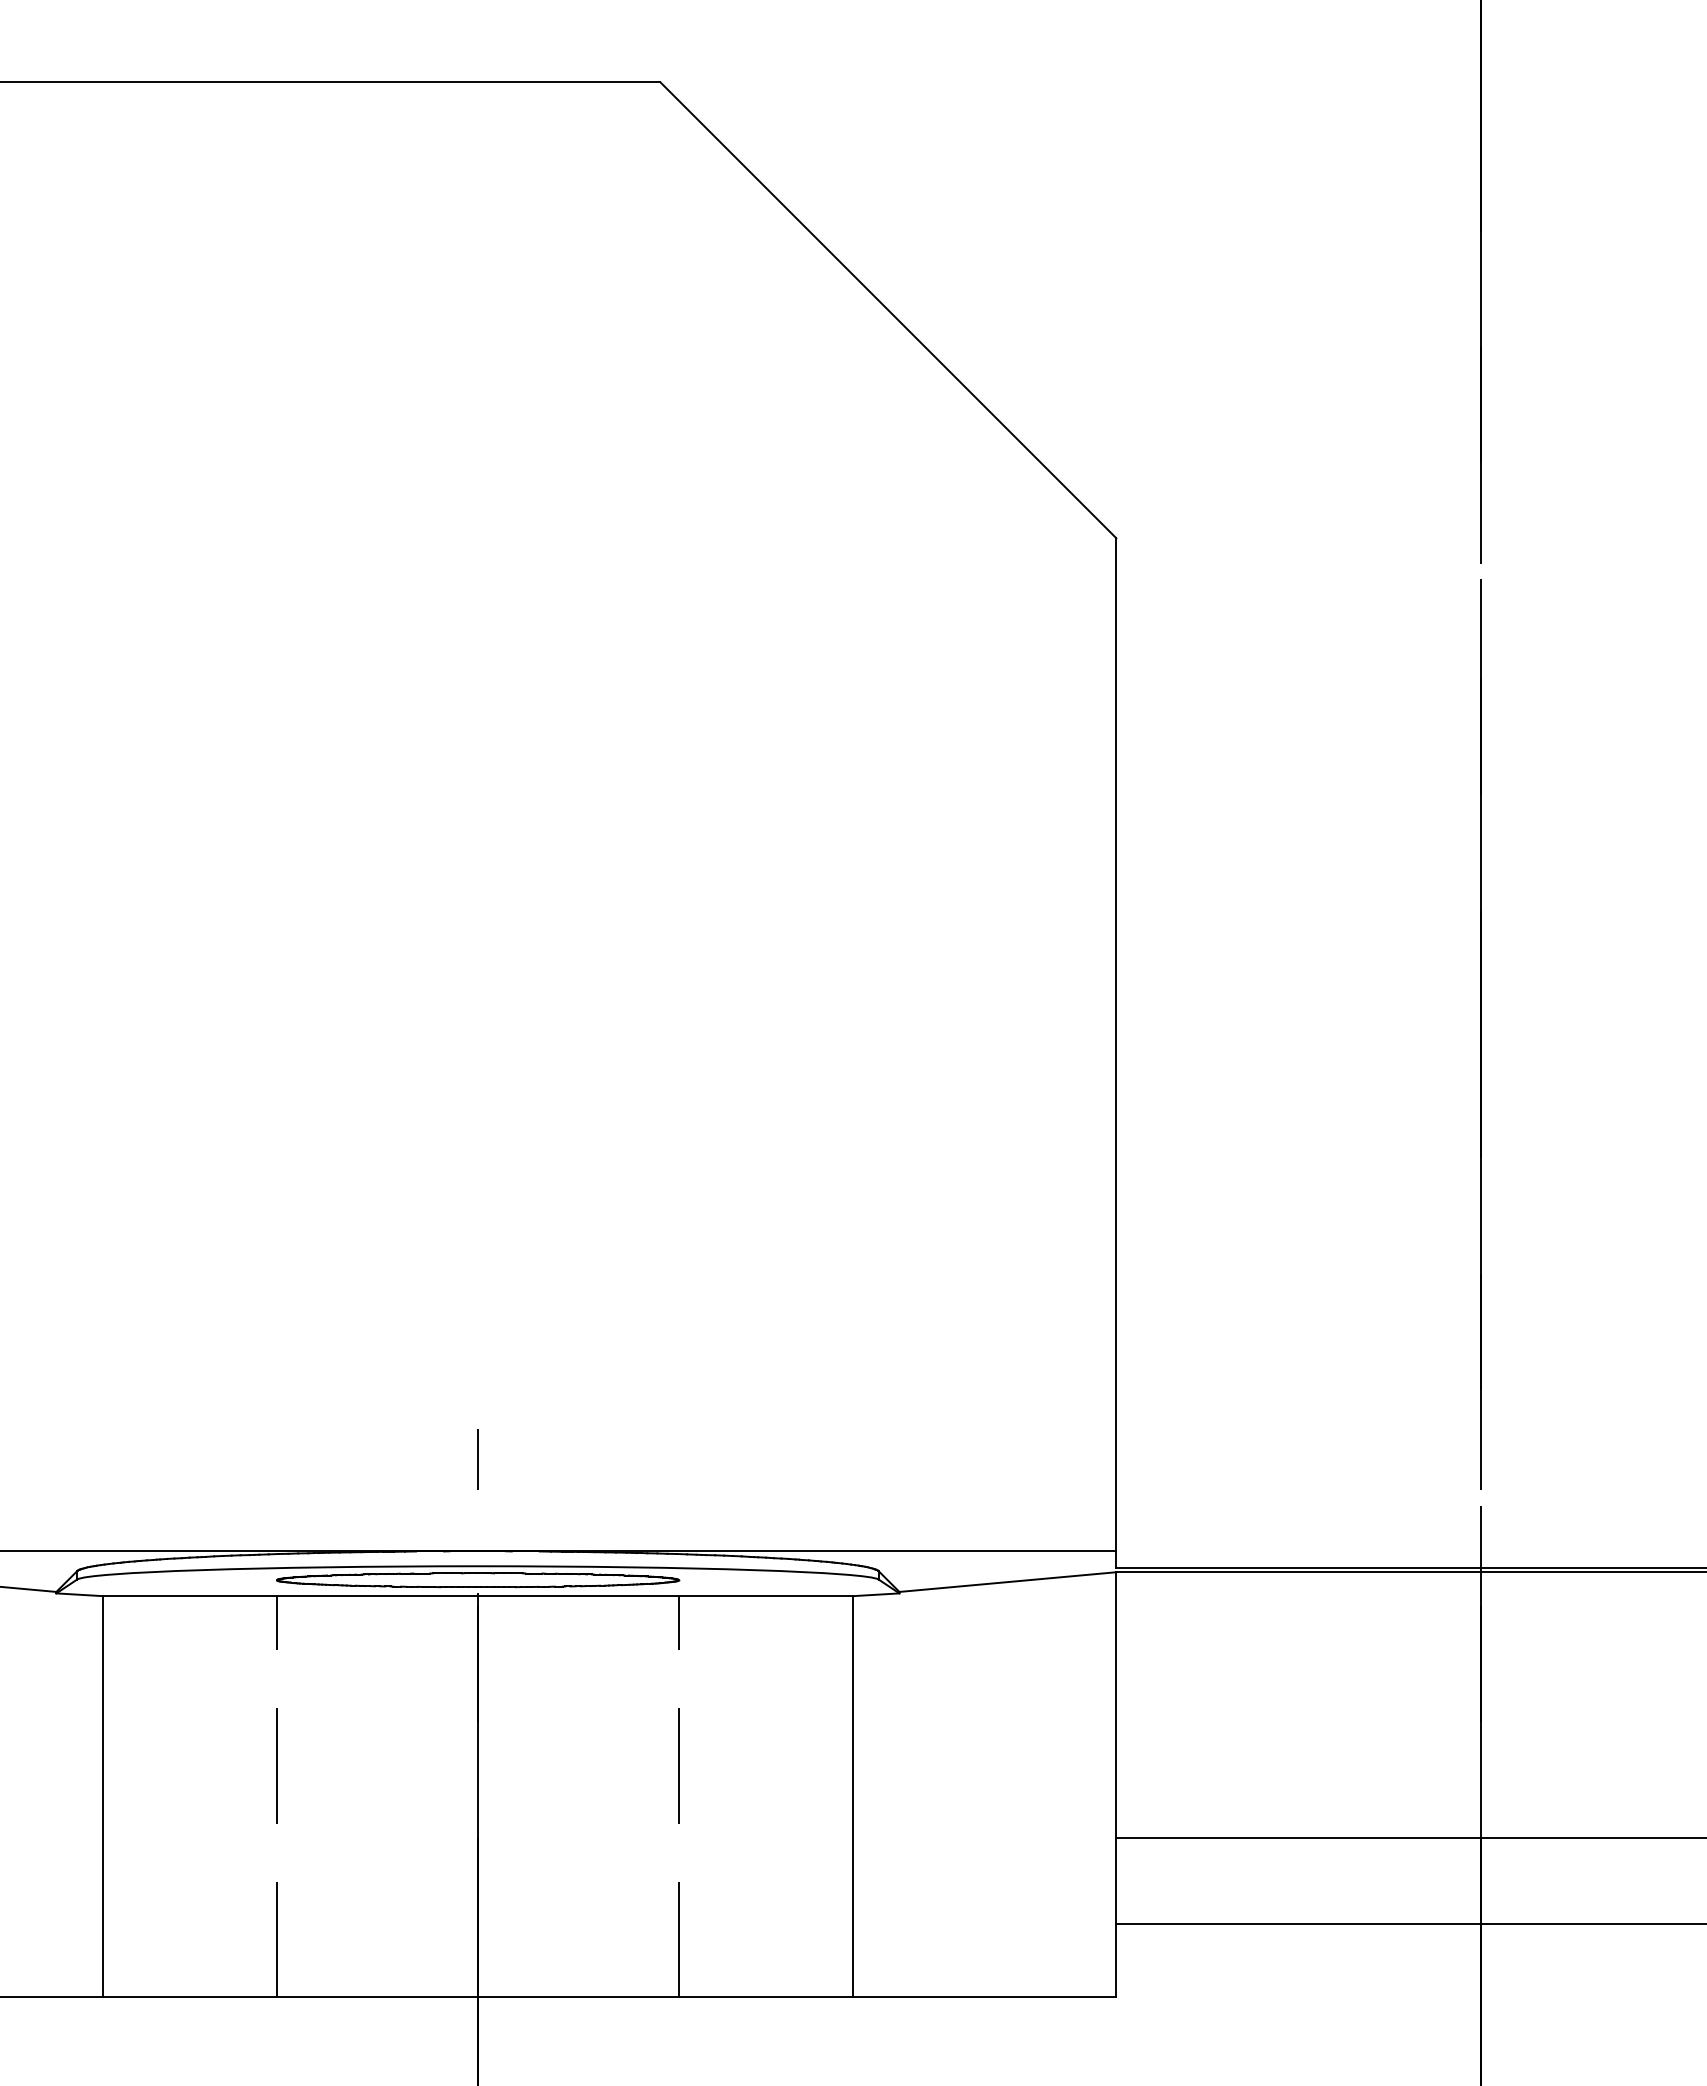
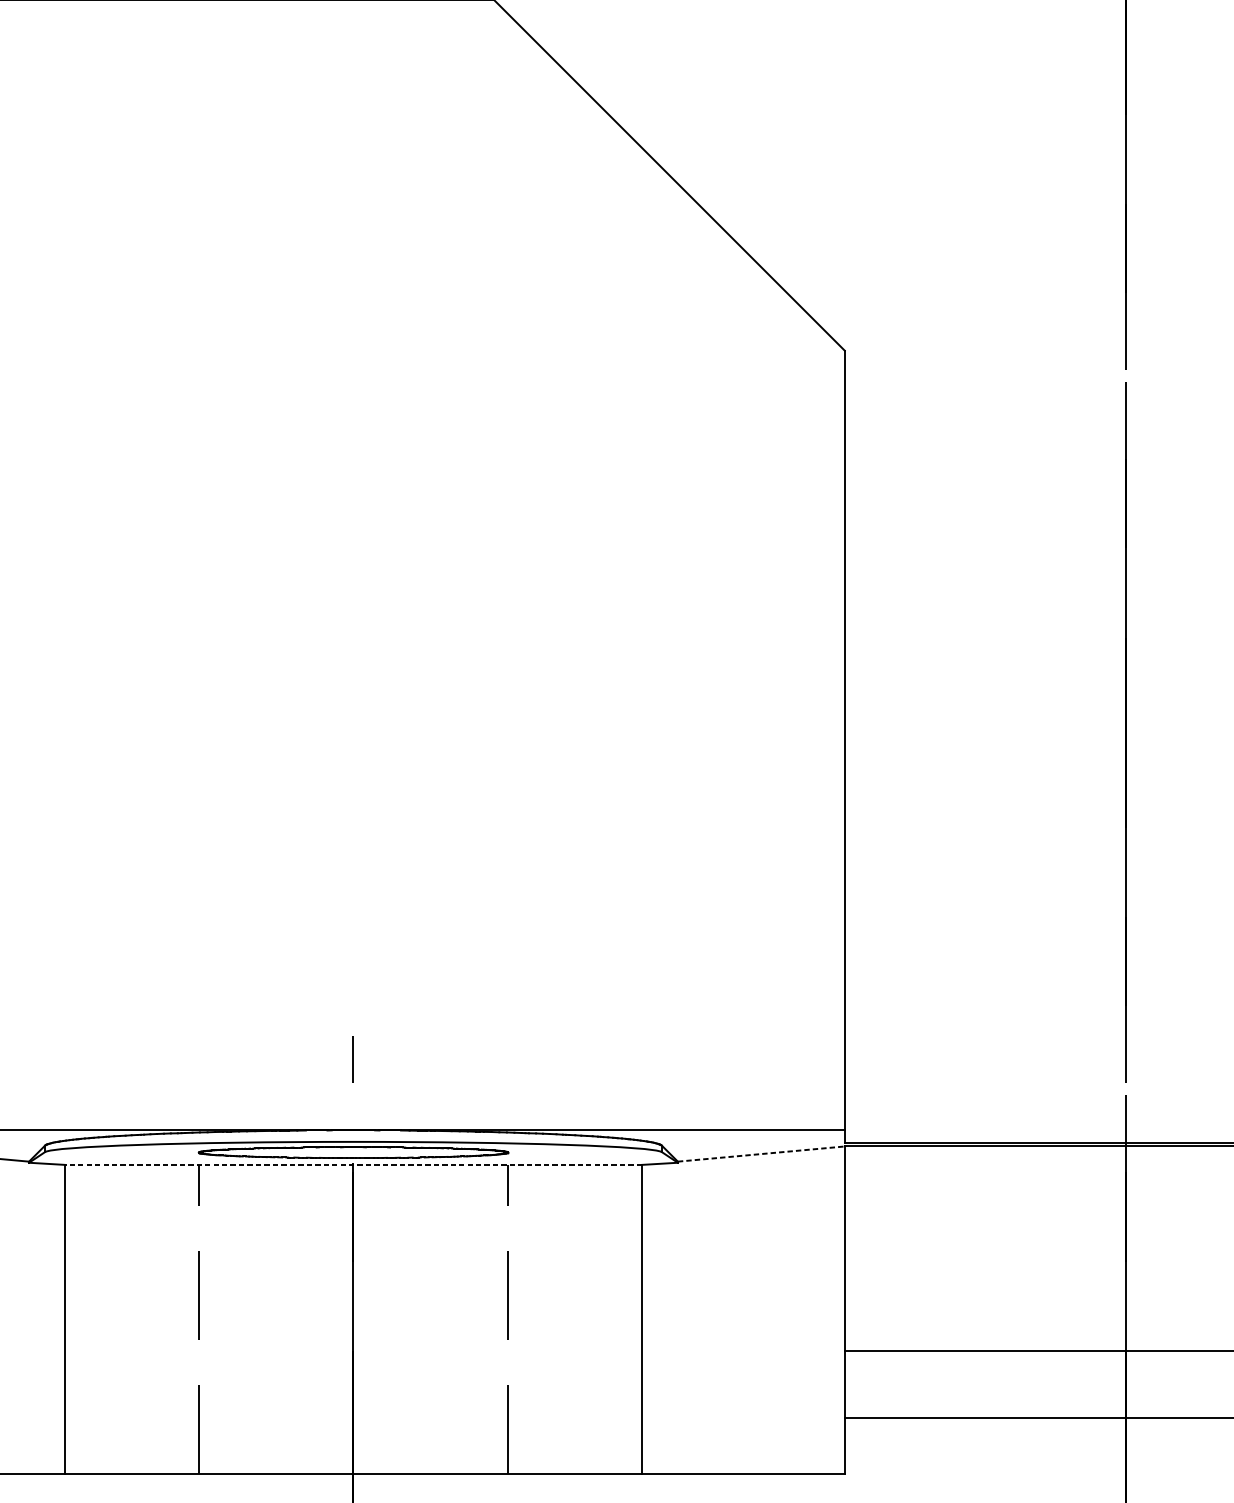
line: (1007, 1582) -> (761, 1154), solid -> dashed
line: (477, 1596) -> (353, 1165), solid -> dashed

